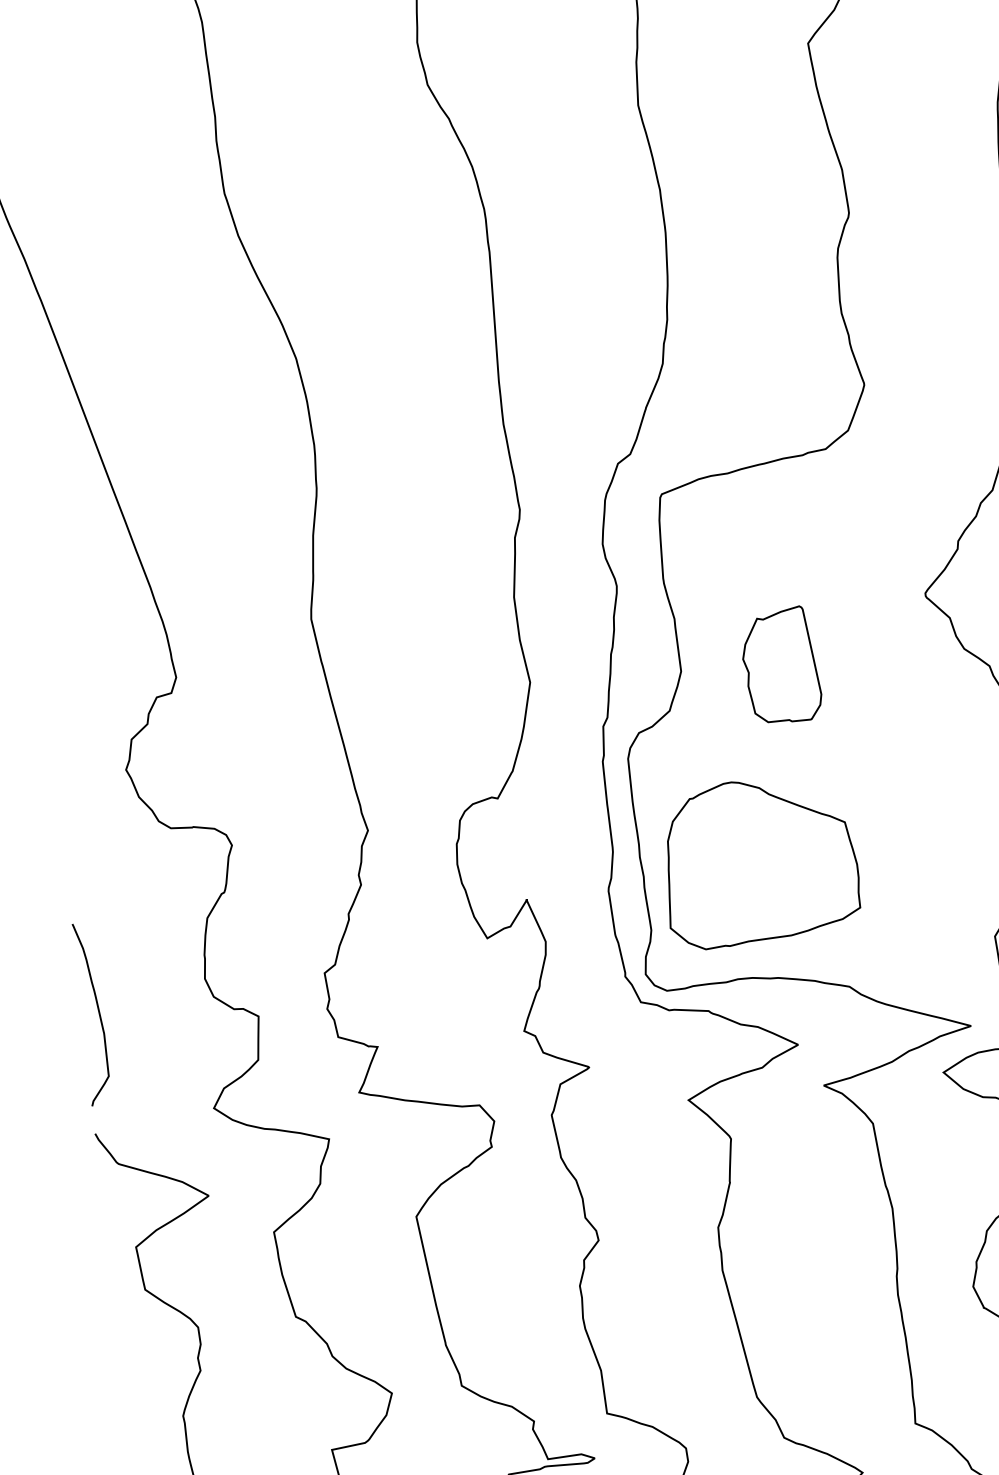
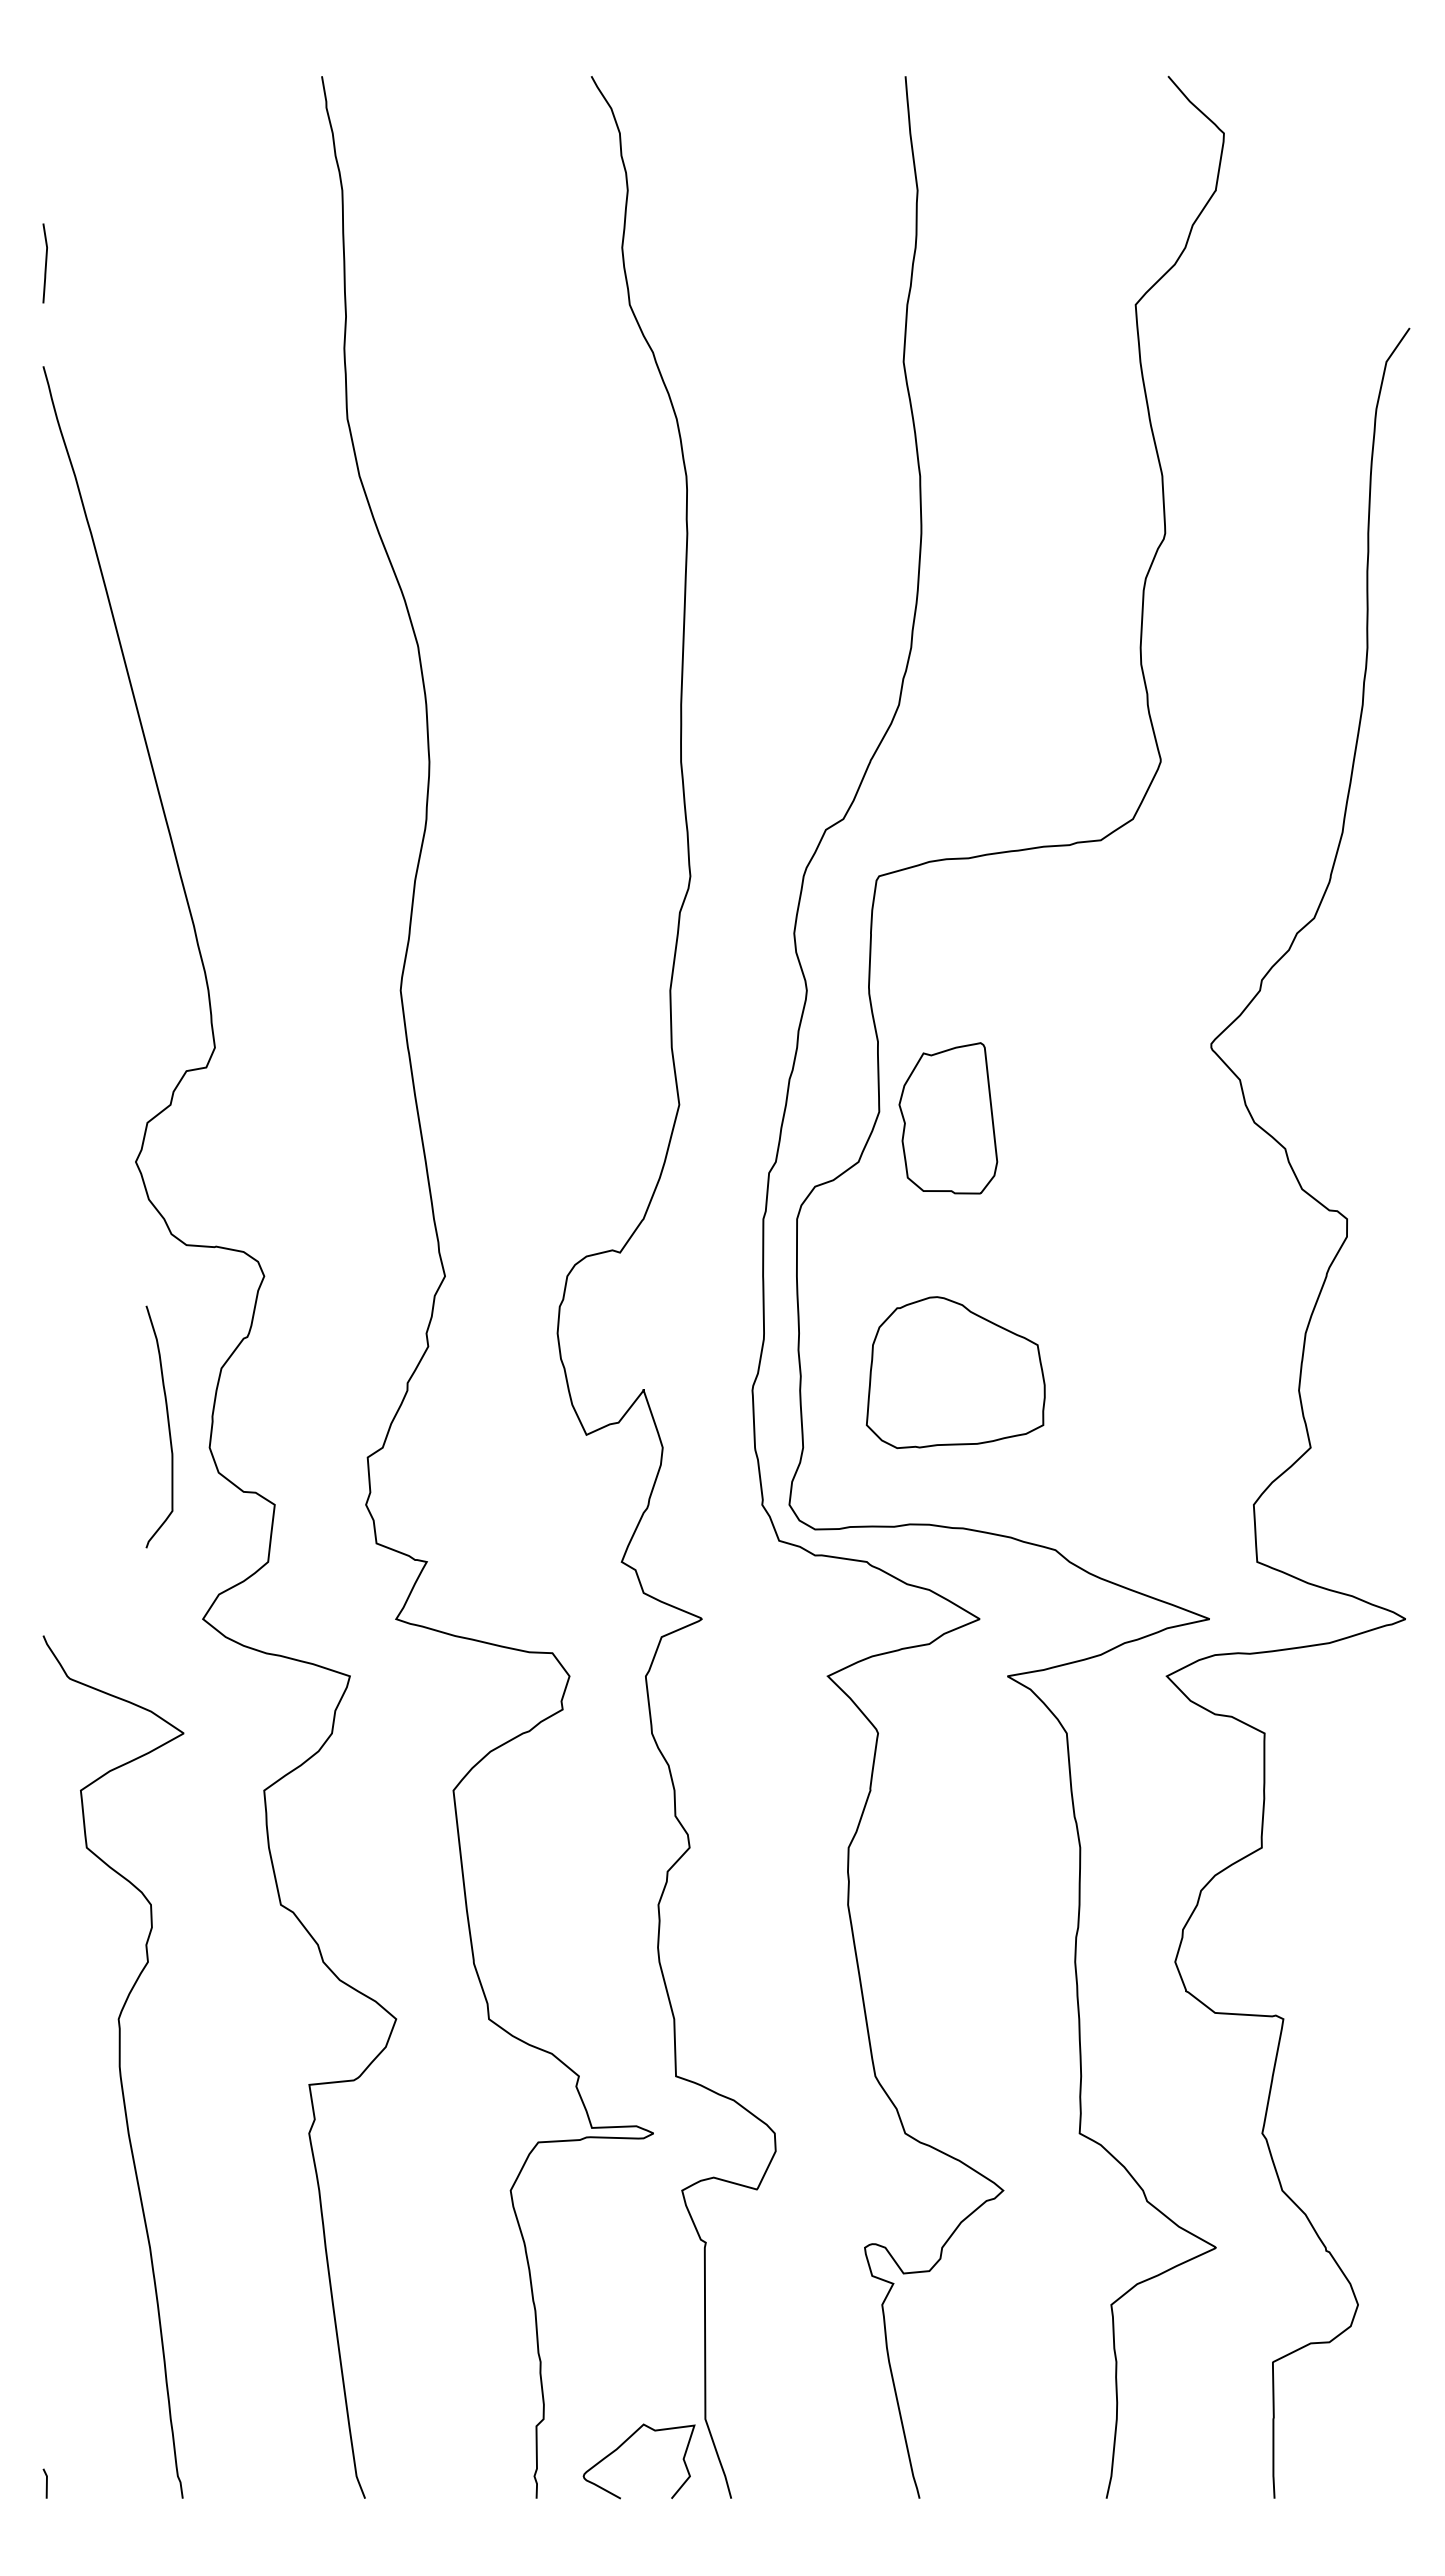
part: (781, 665) -> (948, 1118), moved
part: (759, 861) -> (955, 1372), size x0.7
curve: (97, 1010) -> (167, 1423), moved

